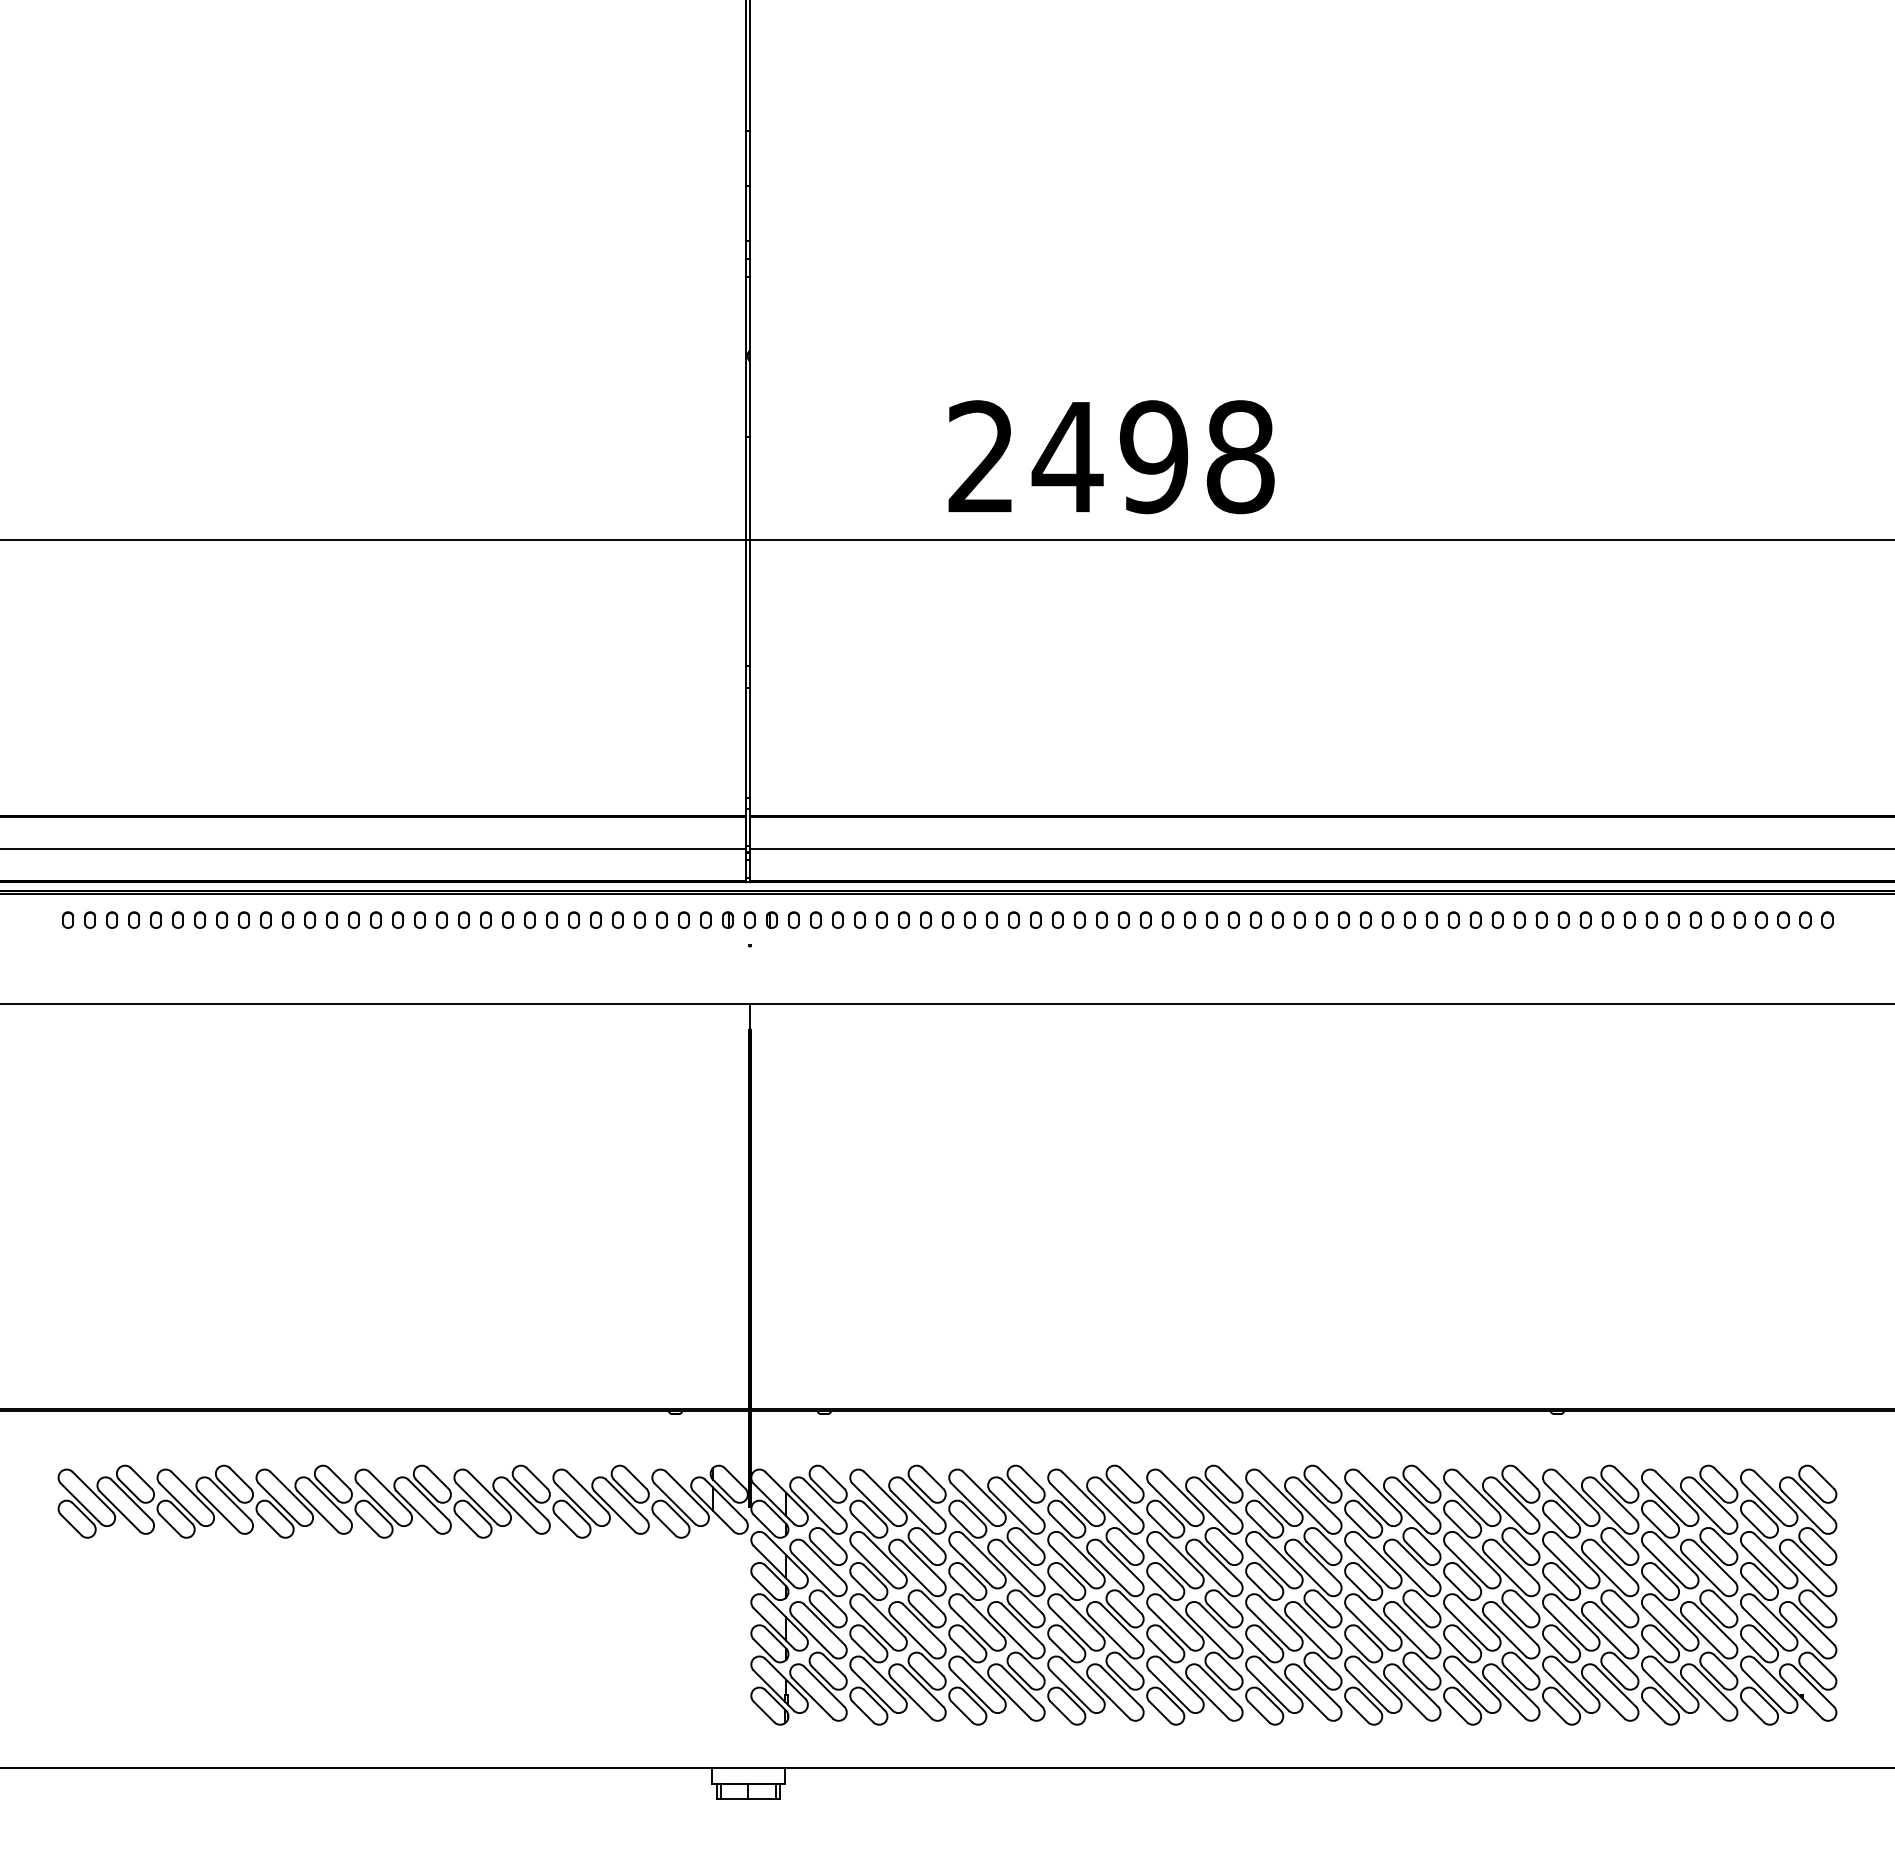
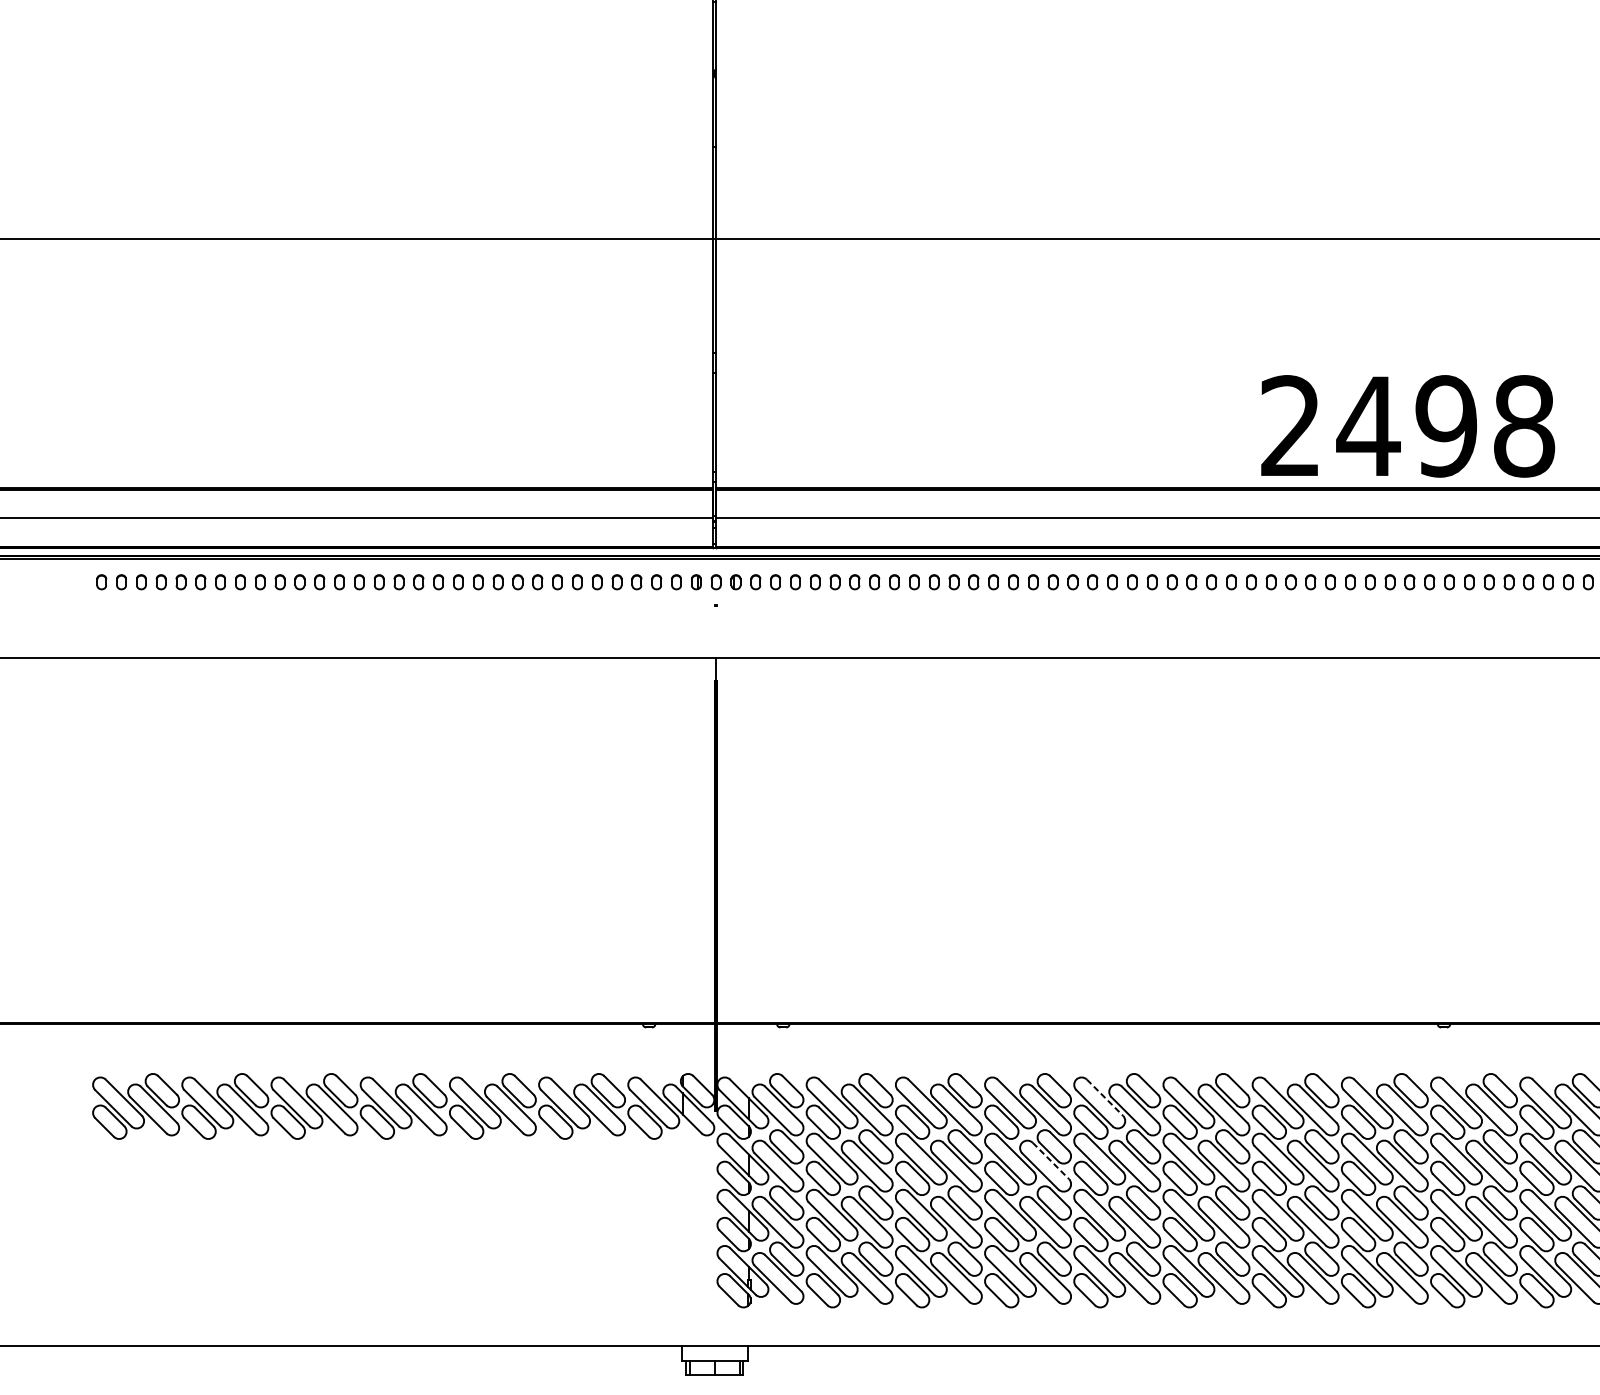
text: (1111, 457) -> (1408, 426), moved
line: (1181, 1492) -> (1105, 1098), solid -> dashed
line: (1121, 1562) -> (1051, 1161), solid -> dashed

